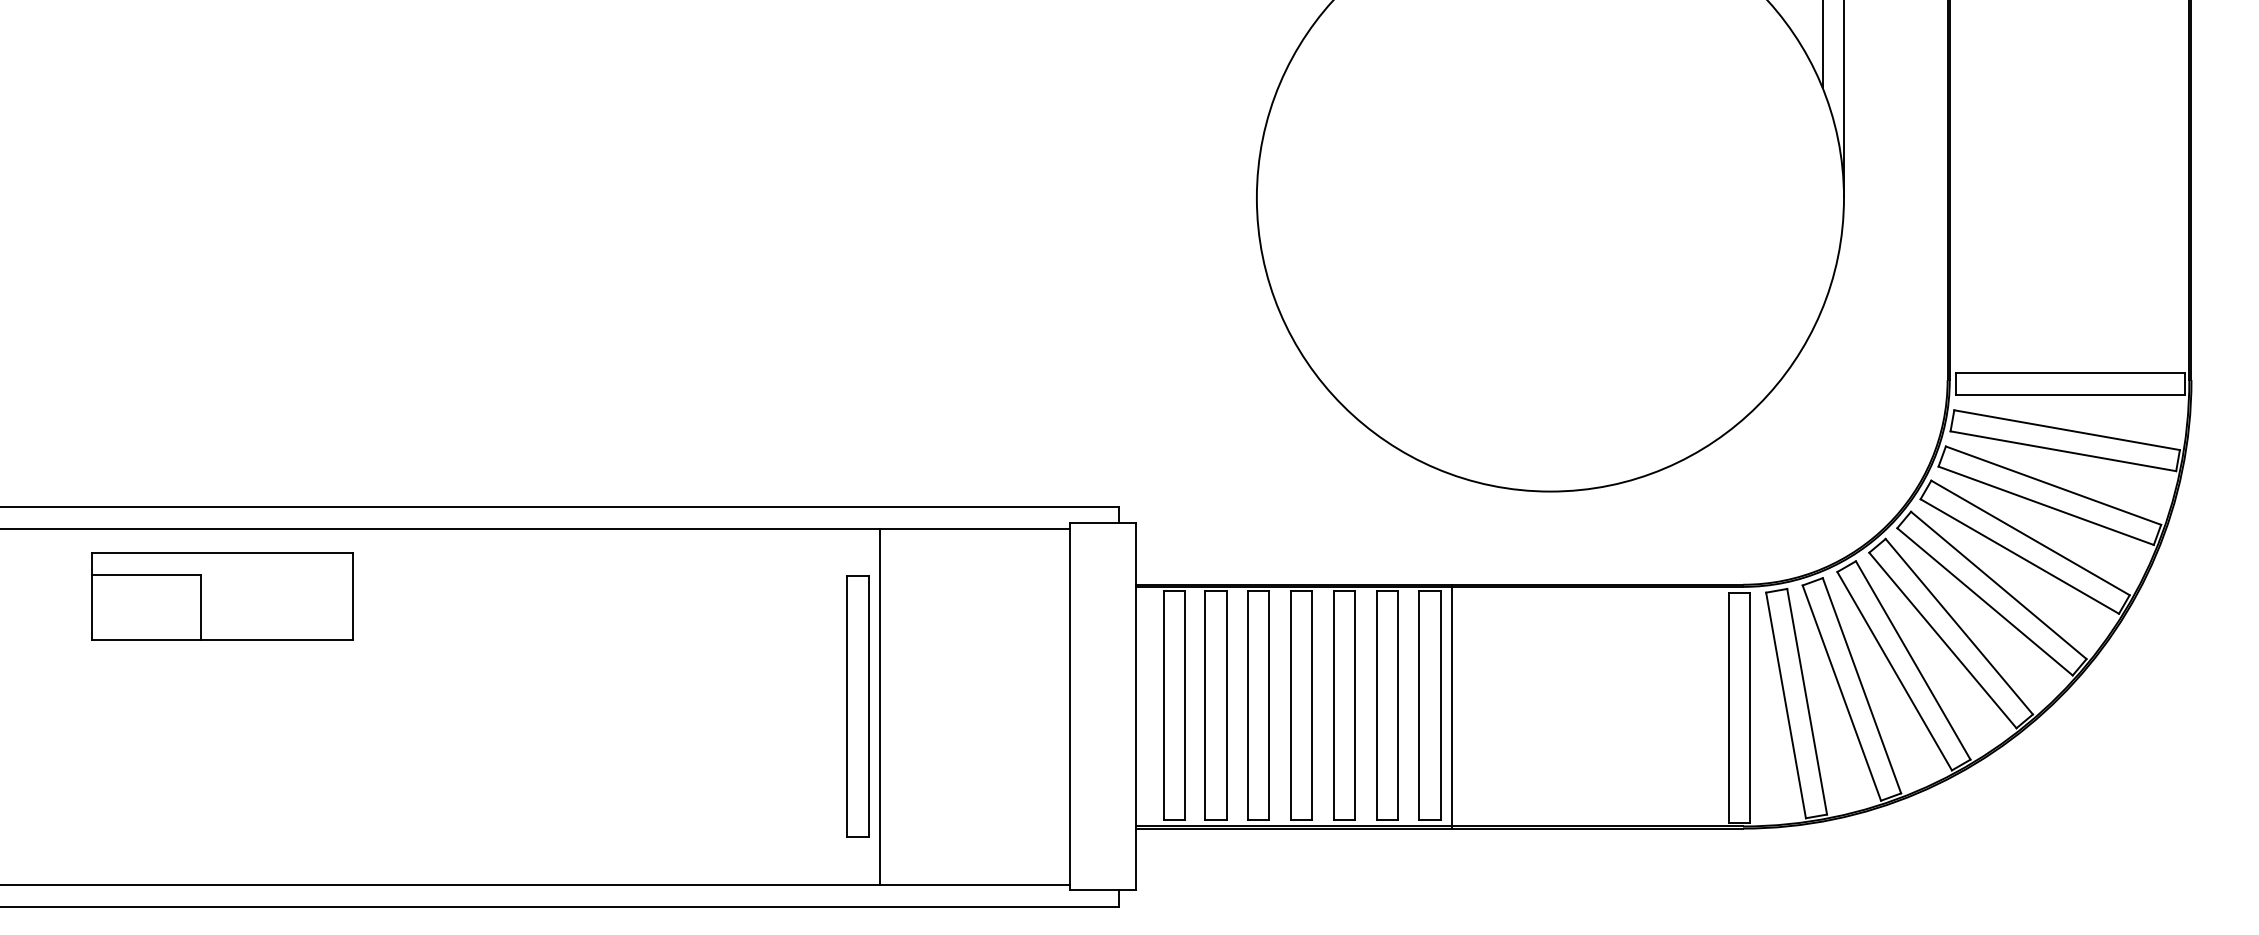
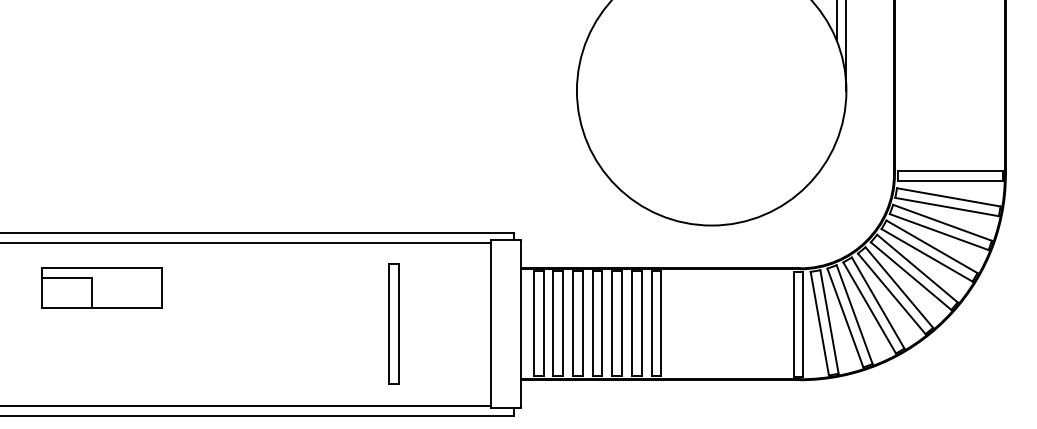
part: (220, 596) -> (101, 287), moved
line: (878, 705) -> (403, 323), removed
line: (1451, 707) -> (666, 324), removed

